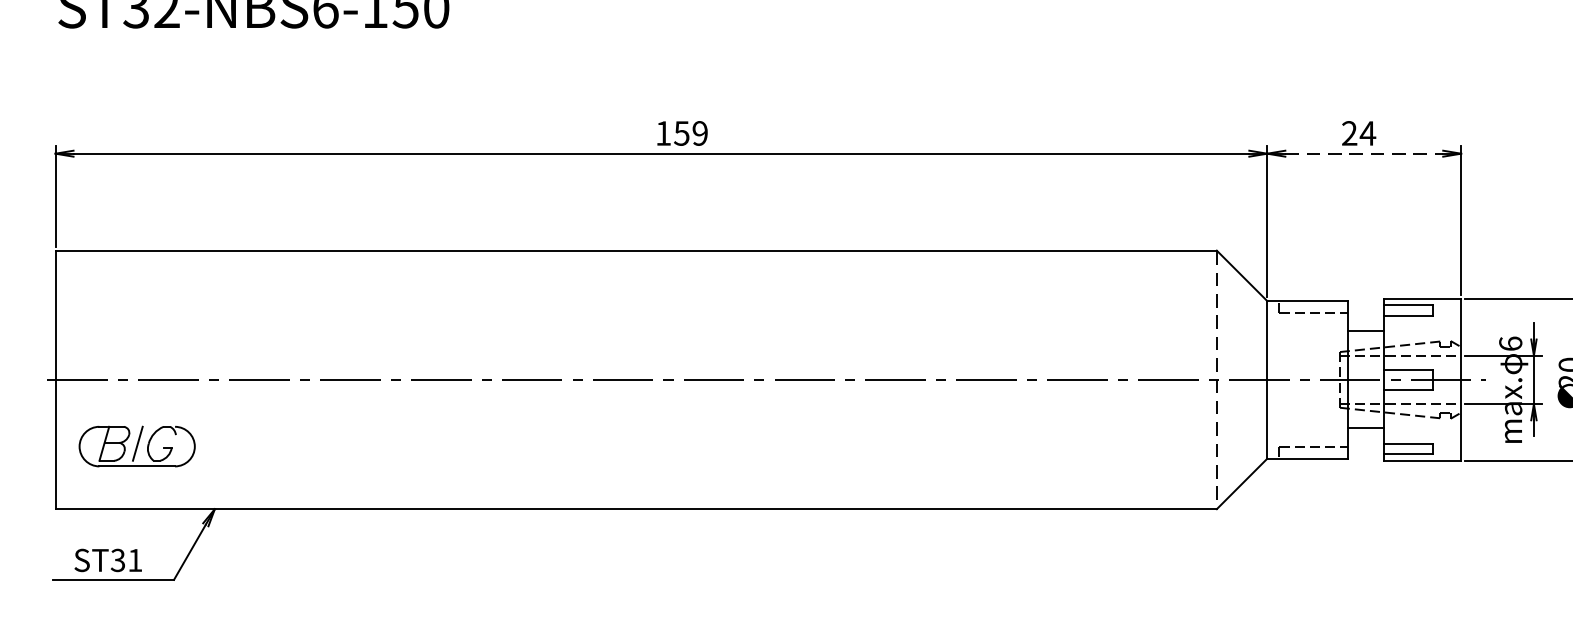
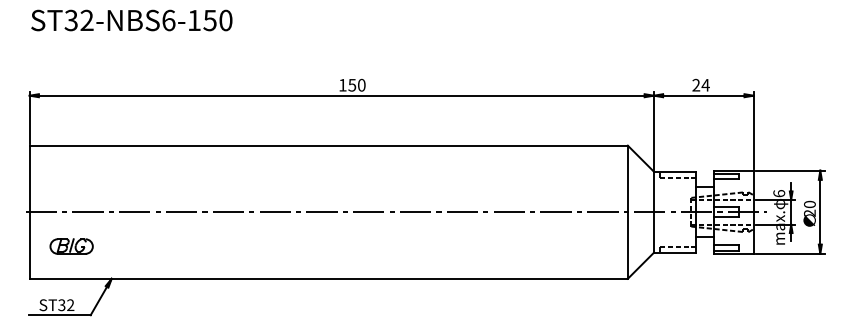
text: (699, 133) -> (361, 85), 159 -> 150
line: (1363, 153) -> (703, 95), dashed -> solid
line: (1216, 380) -> (627, 212), dashed -> solid
part: (136, 446) -> (71, 246), size x0.71
text: (134, 559) -> (70, 304), ST31 -> ST32

